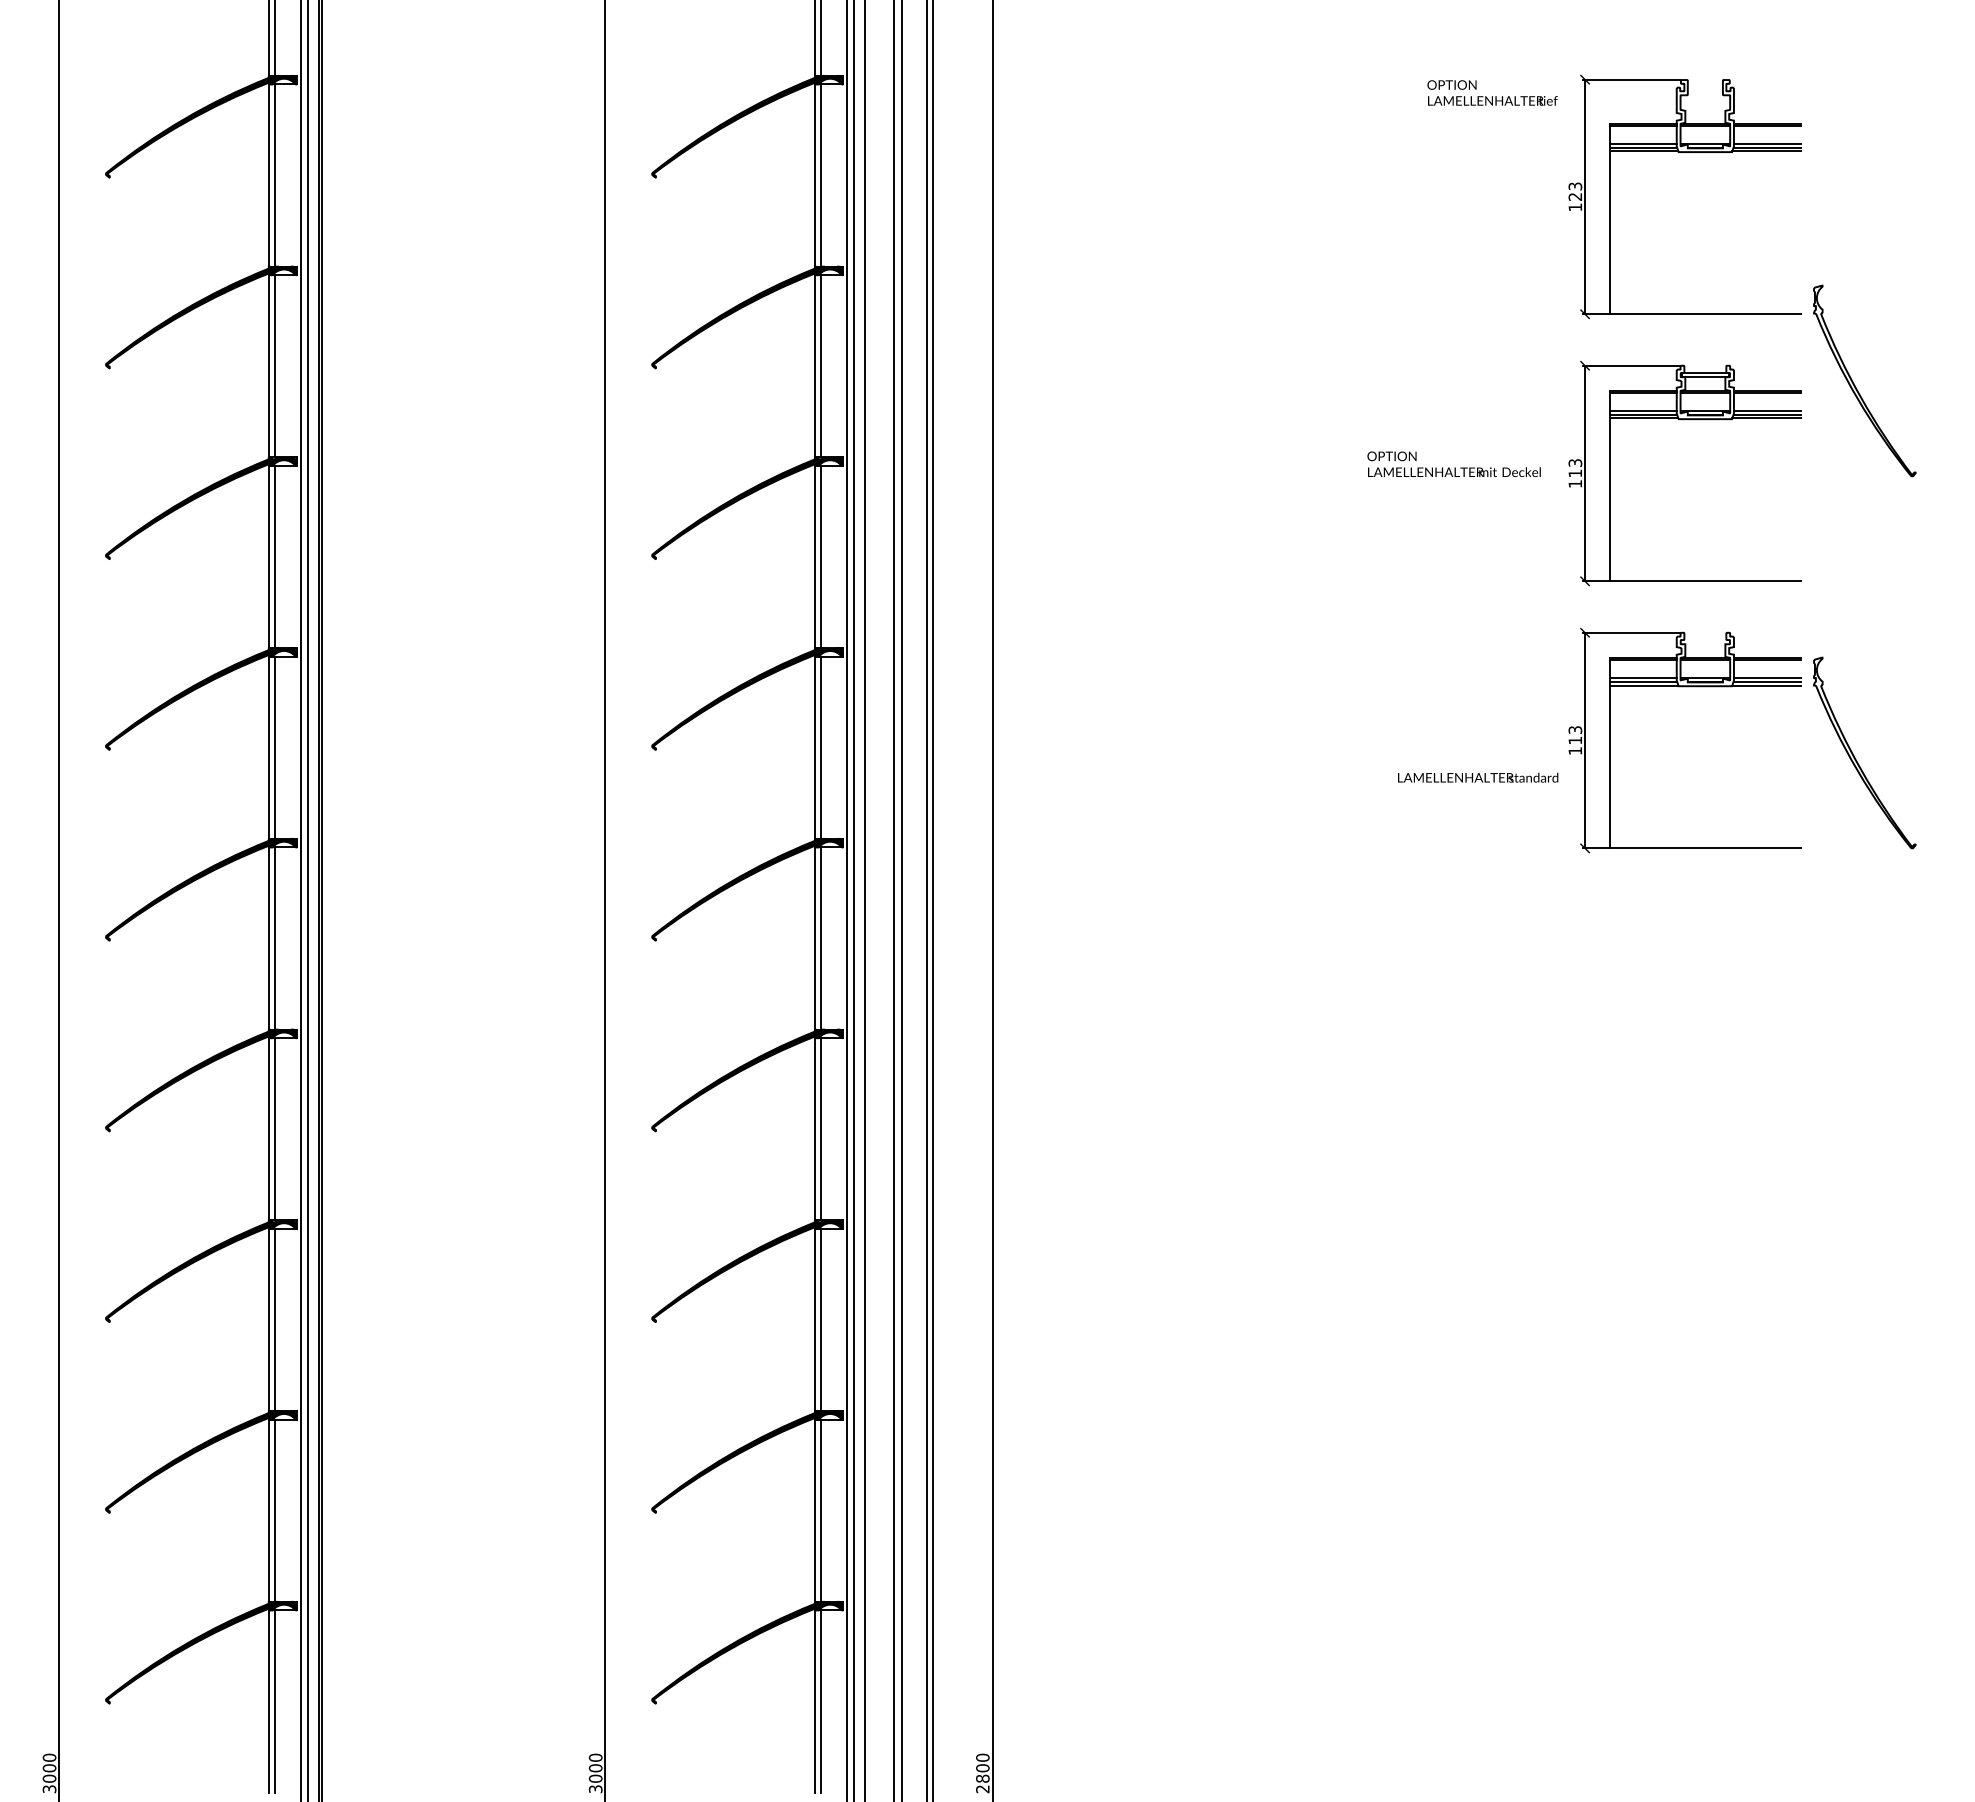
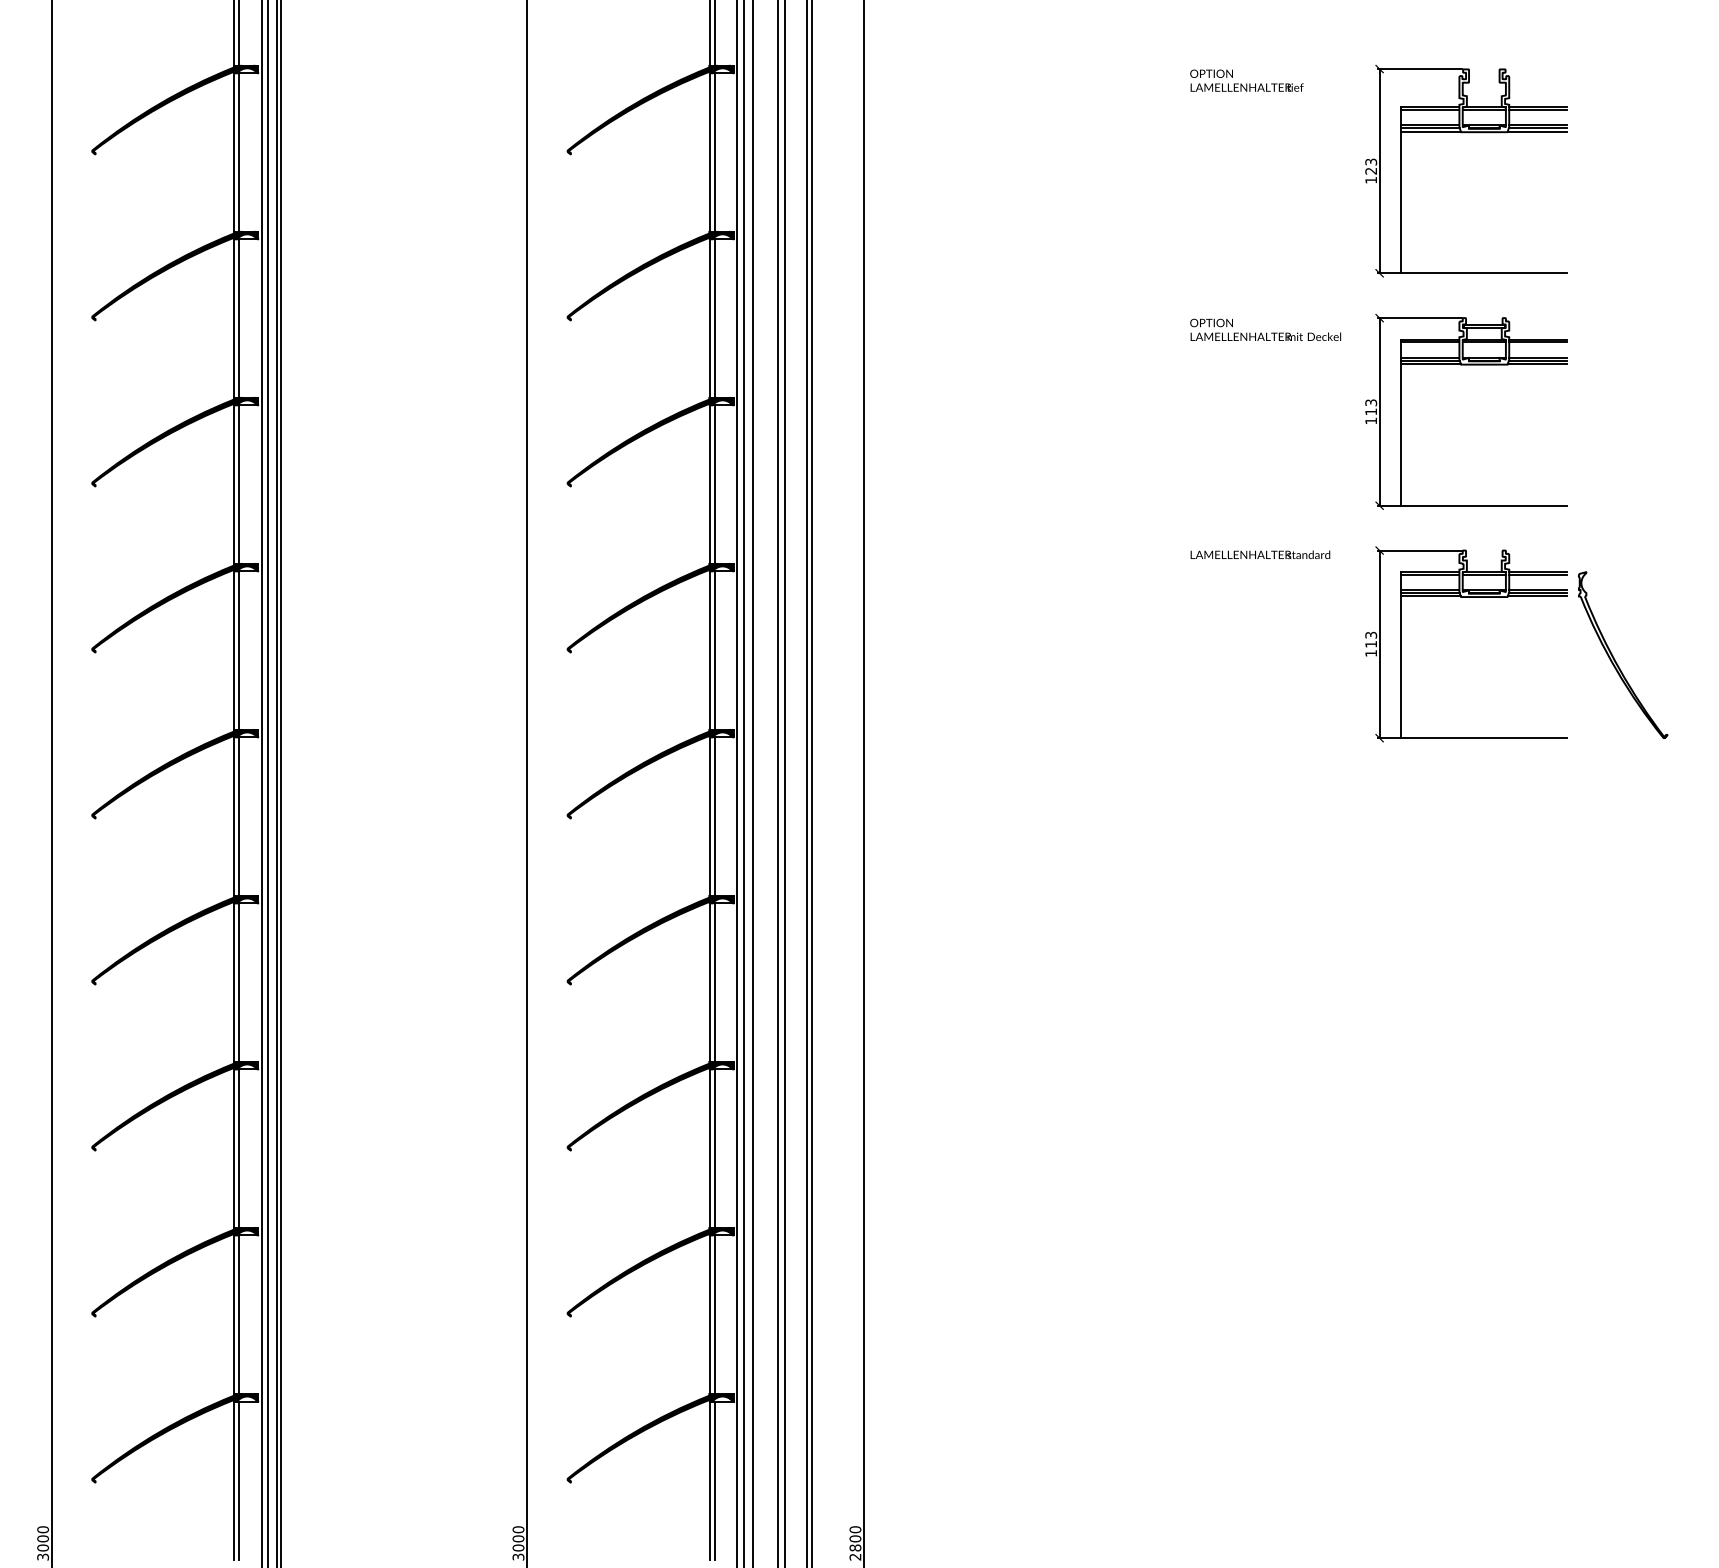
text: (1492, 92) -> (1246, 80), moved
part: (1855, 385) -> (1615, 335), removed
text: (1453, 464) -> (1265, 330), moved
text: (1478, 777) -> (1260, 554), moved

